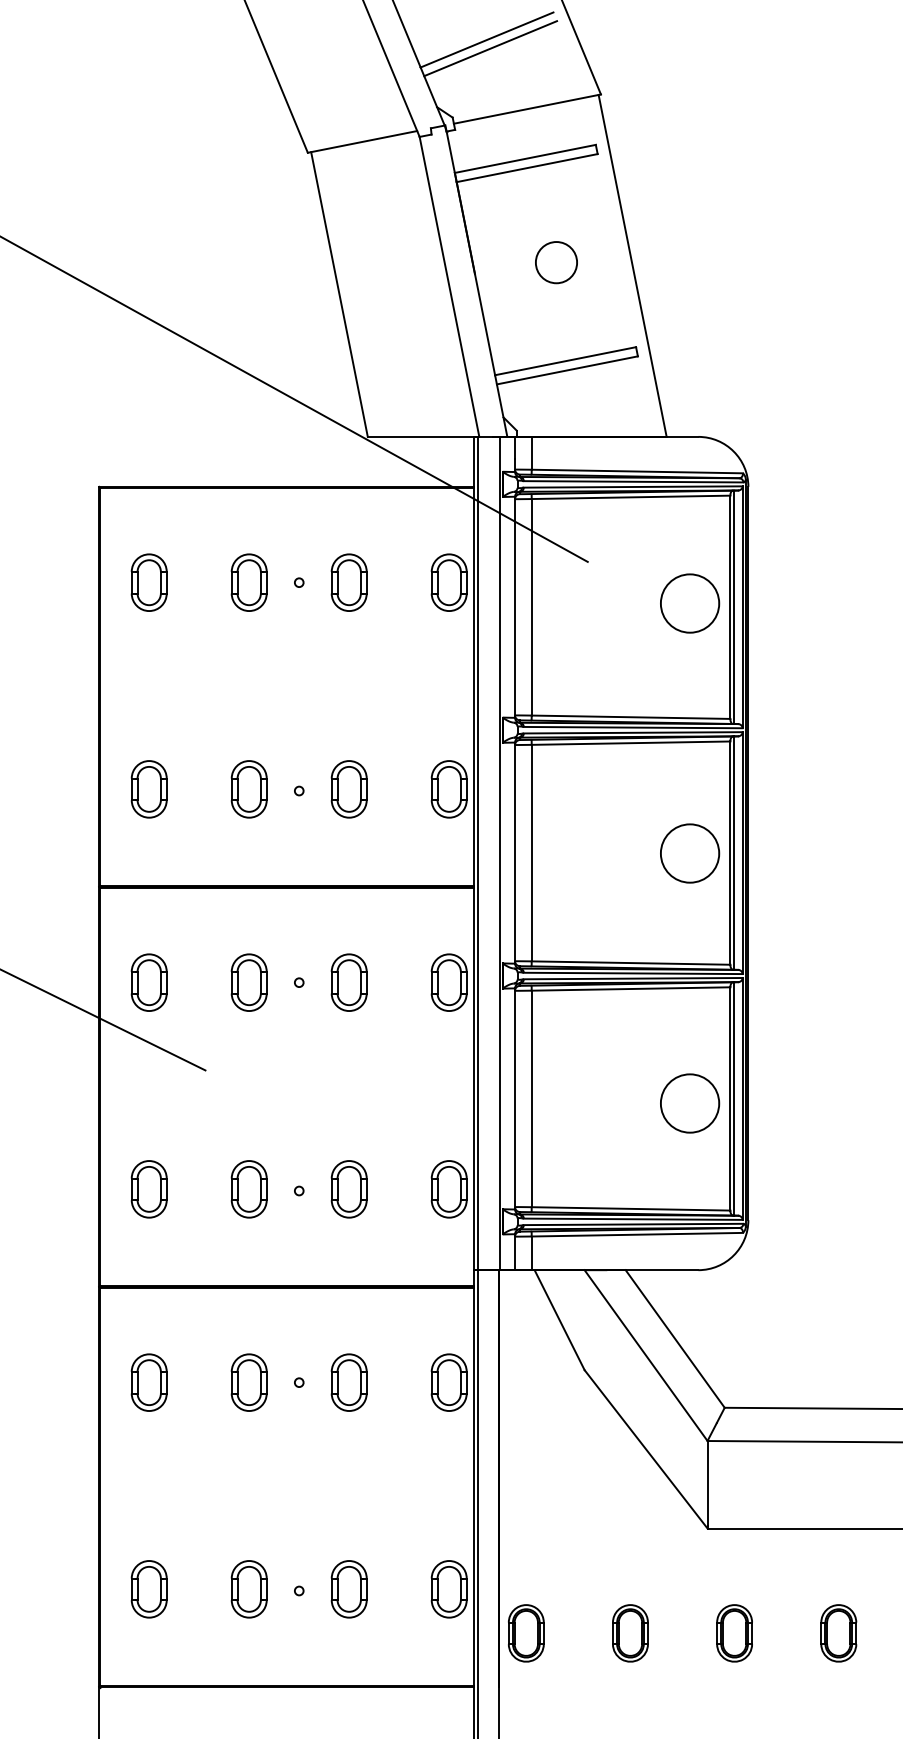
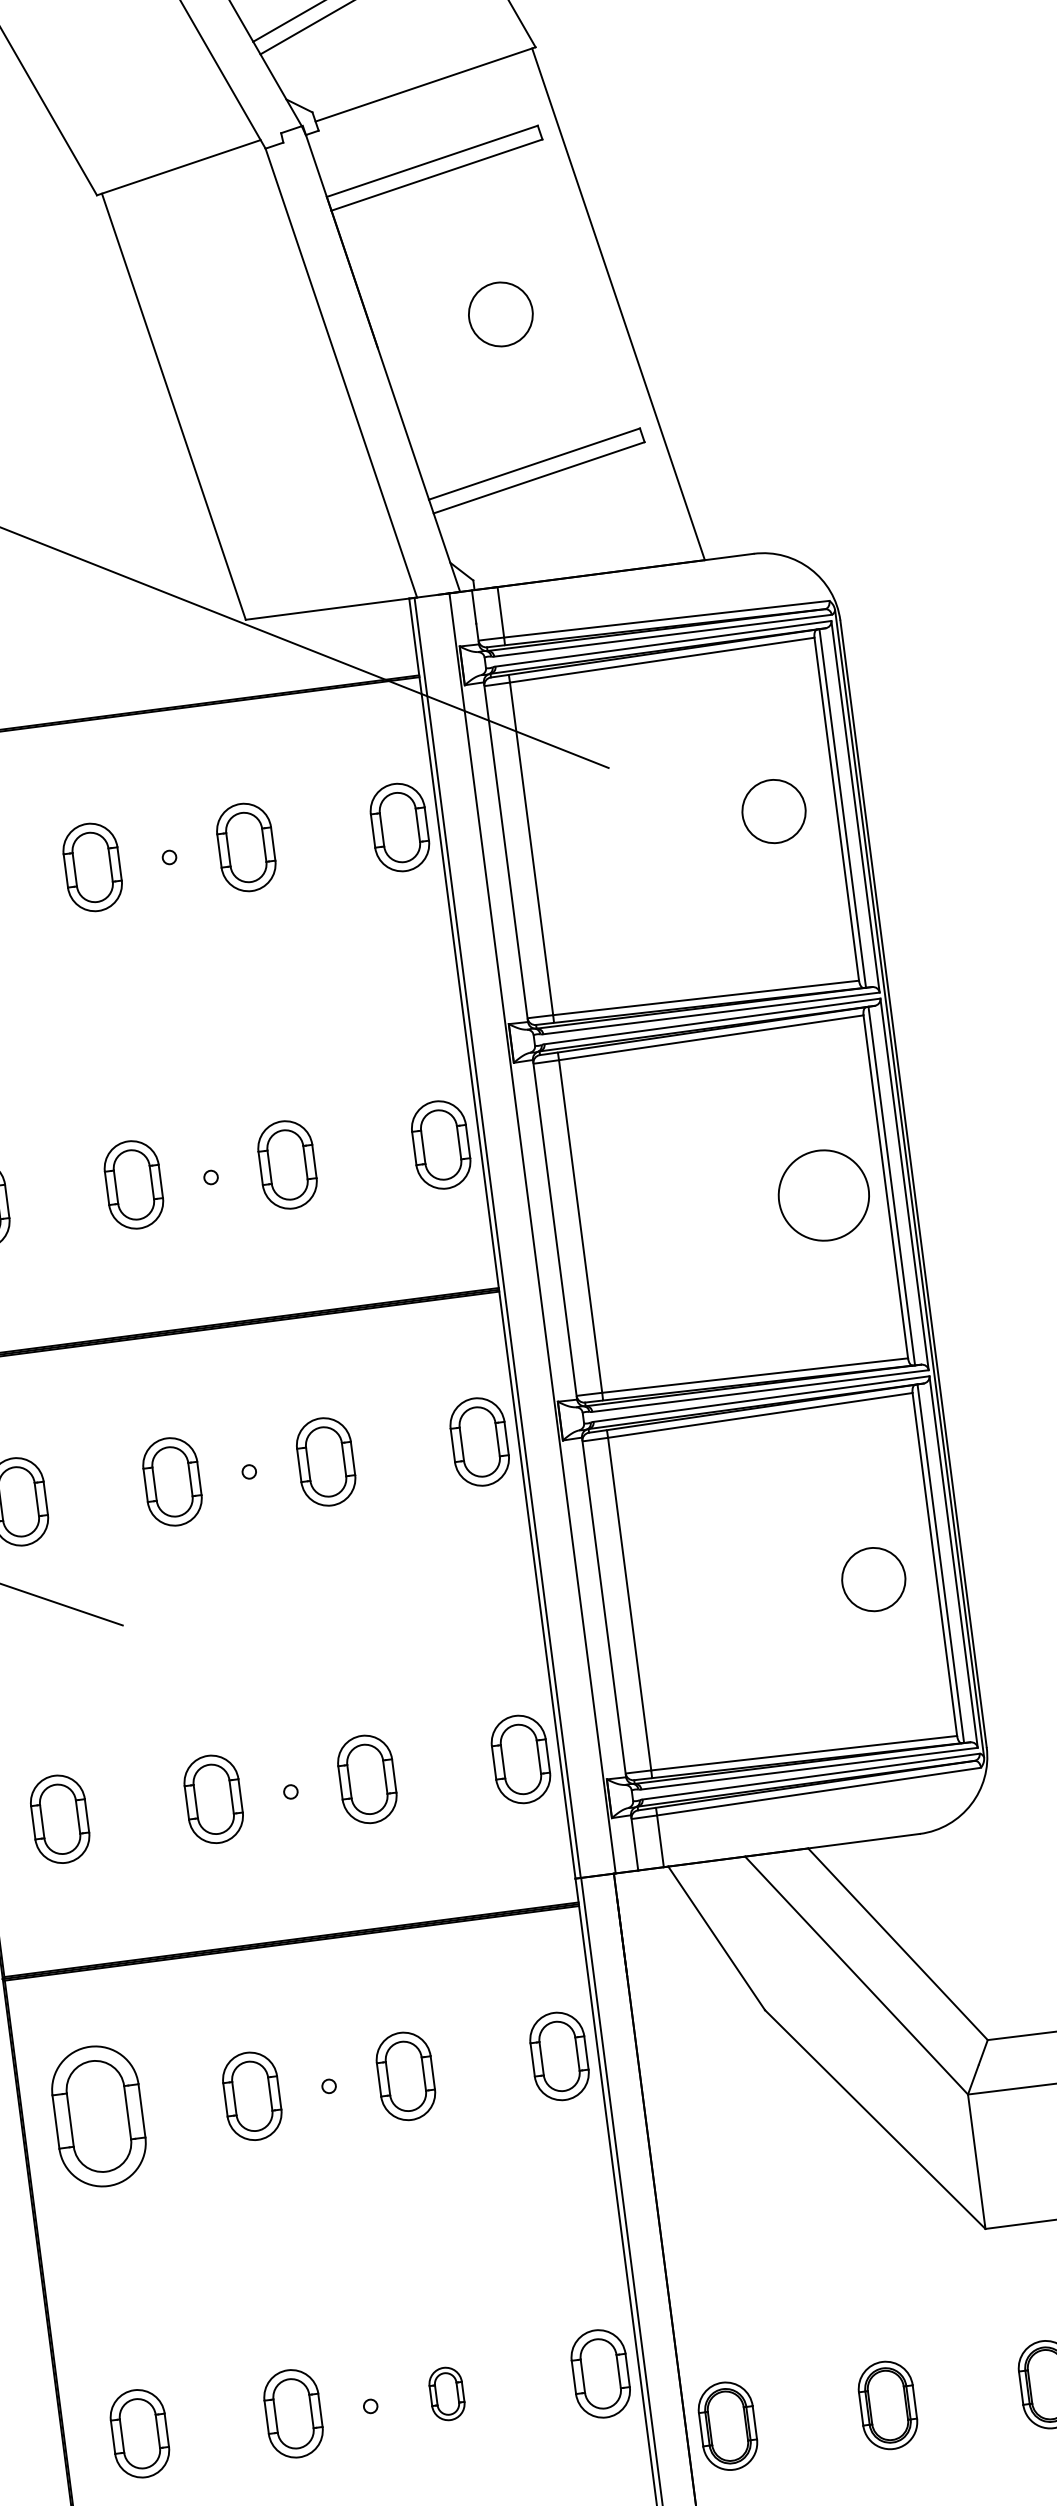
circle: (689, 603) -> (773, 811), size x0.7
circle: (689, 1103) -> (872, 1579), size x0.7
part: (148, 1382) -> (97, 2116), size x1.6
part: (348, 1589) -> (446, 2394), size x0.6

